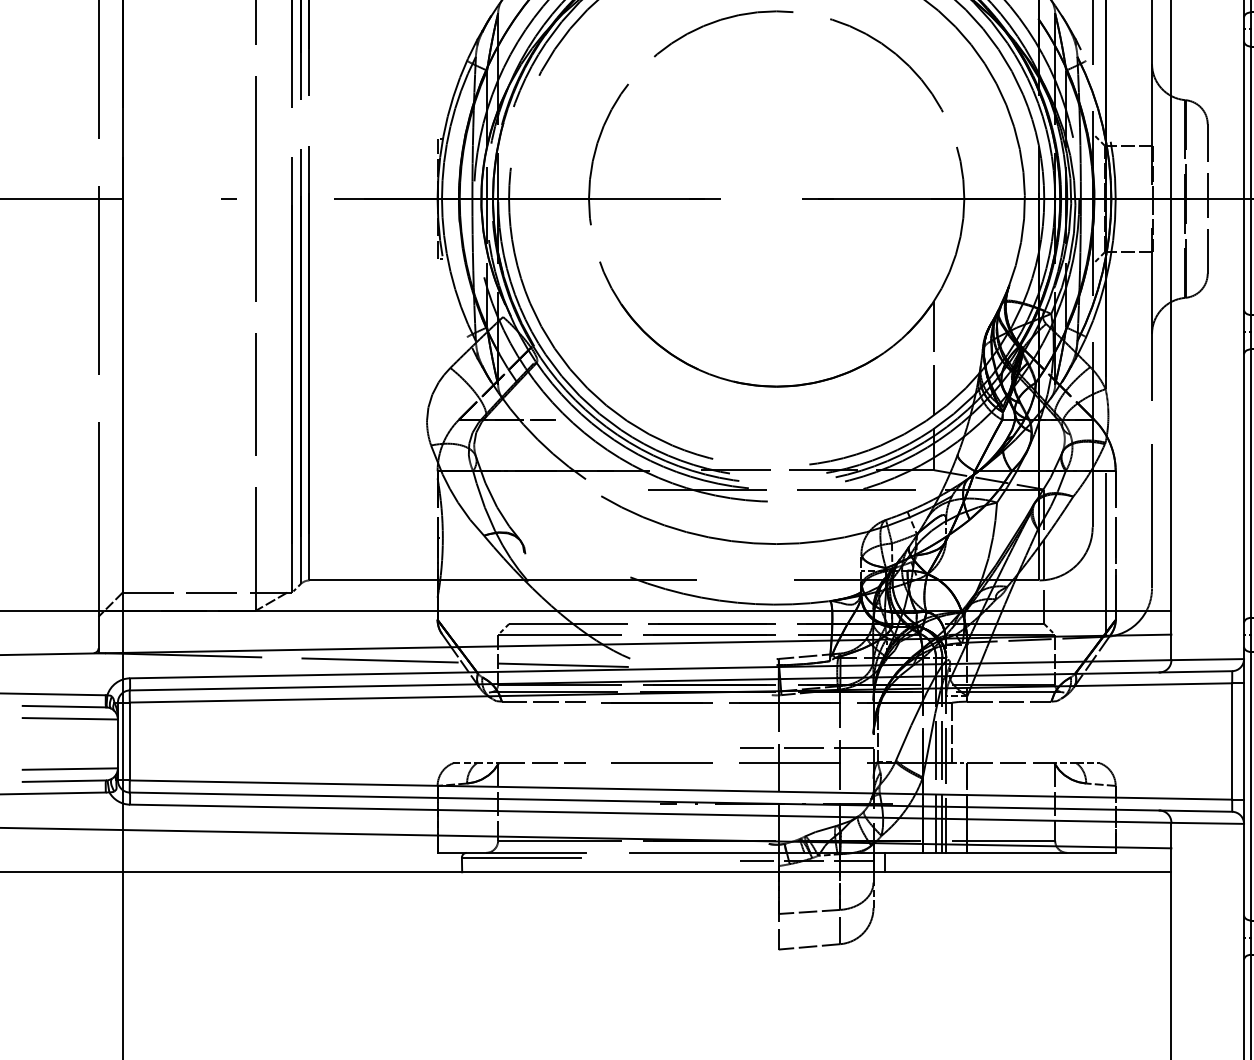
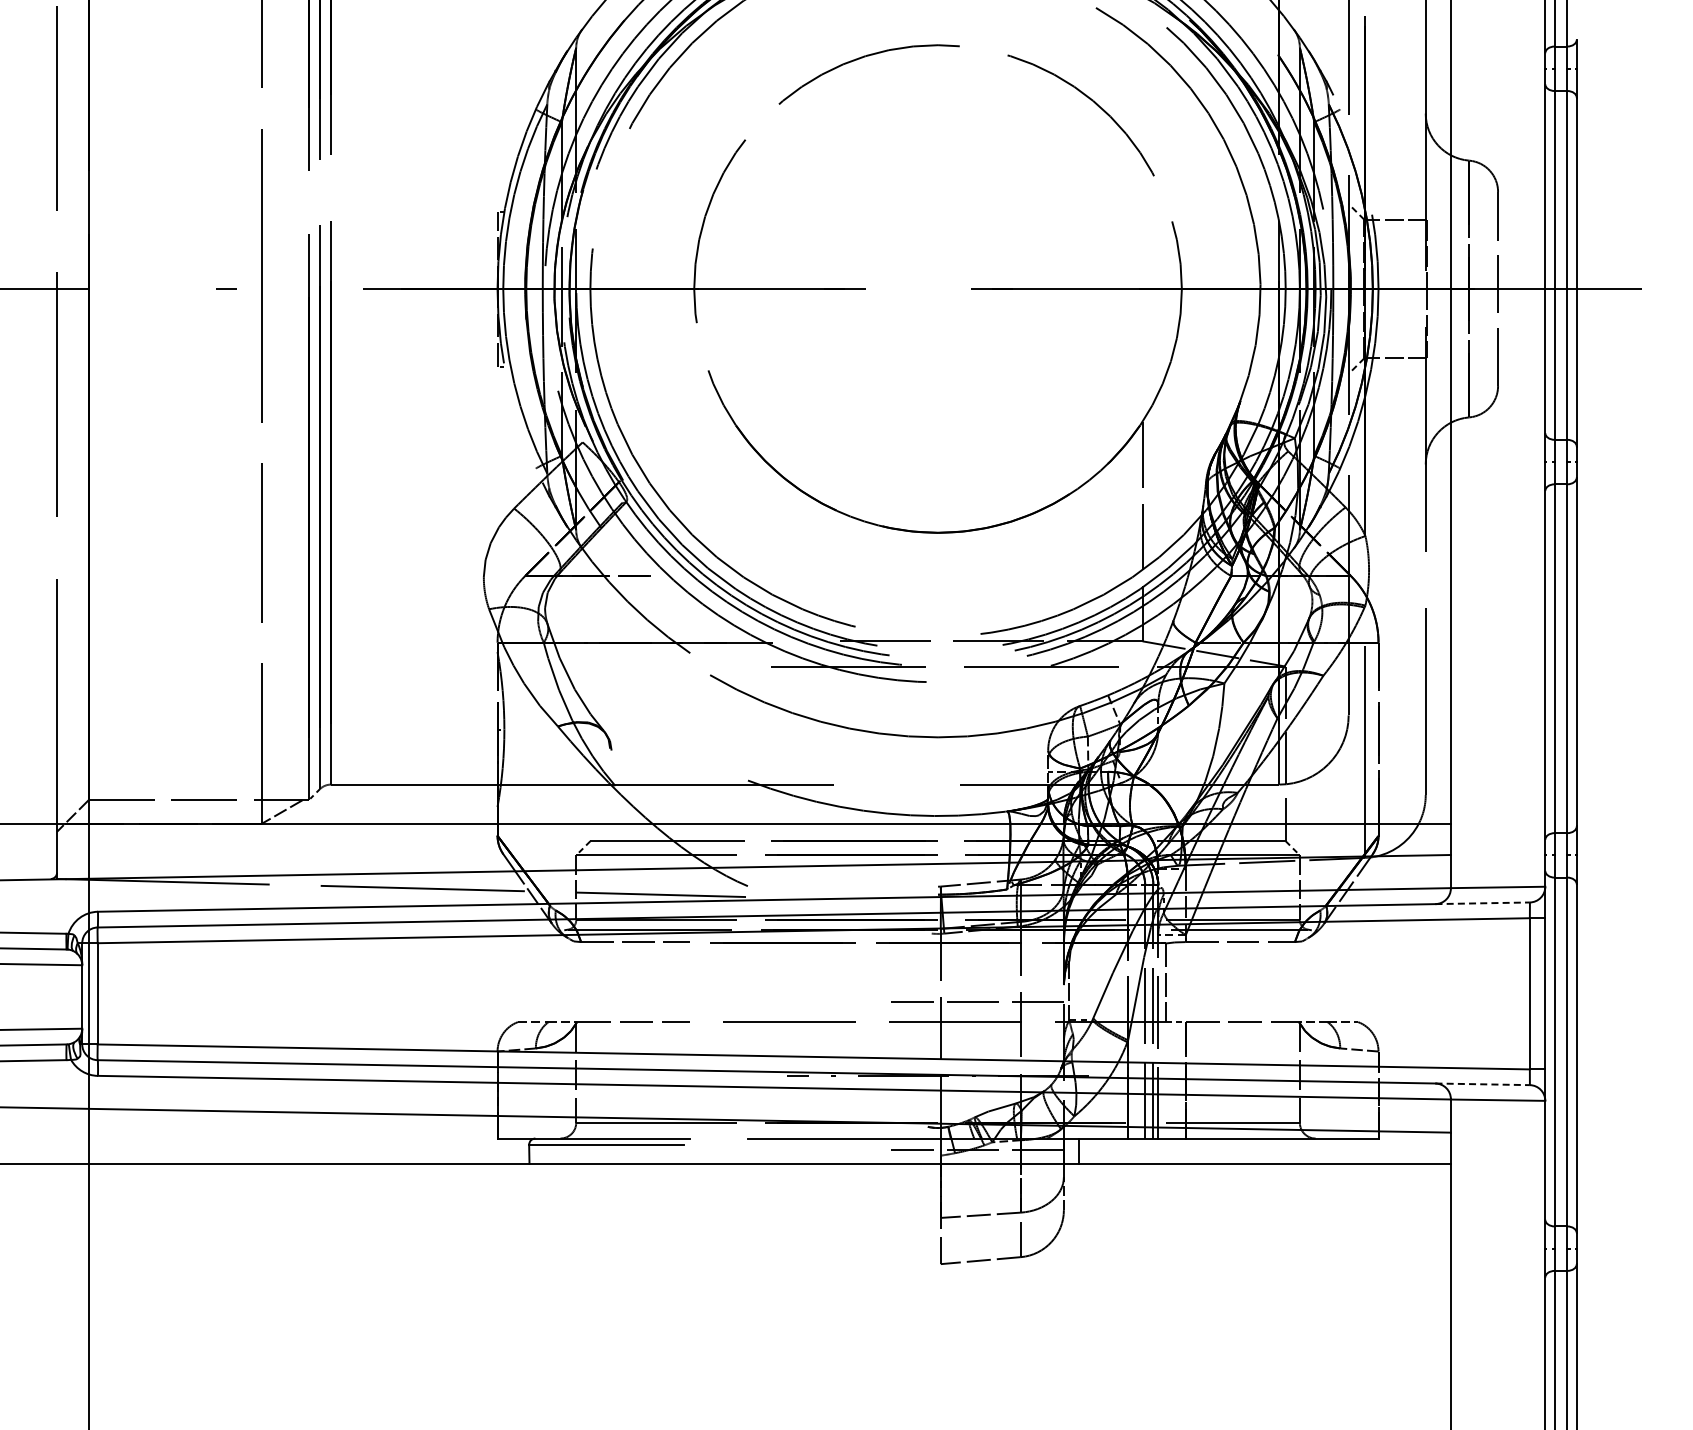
line: (1196, 671) -> (1483, 903), solid -> dashed
line: (1196, 811) -> (1483, 1084), solid -> dashed

